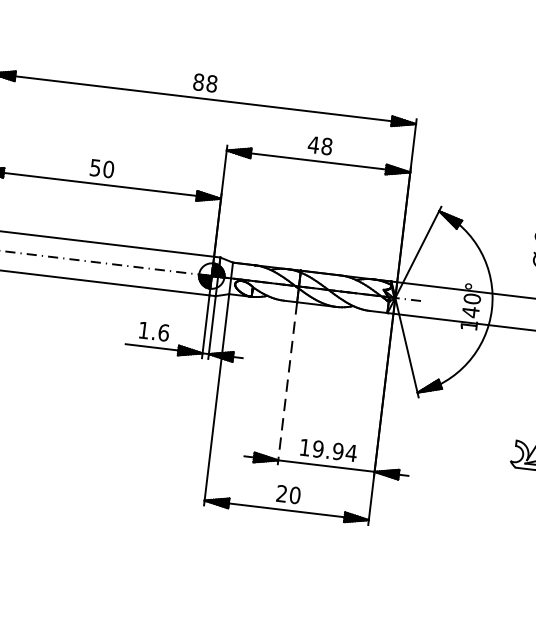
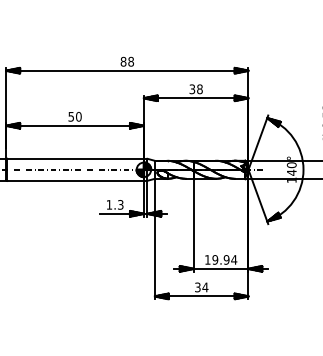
text: (313, 145) -> (192, 89), 48 -> 38
text: (163, 332) -> (120, 204), 1.6 -> 1.3
line: (287, 384) -> (193, 225), dashed -> solid
text: (288, 494) -> (201, 287), 20 -> 34

